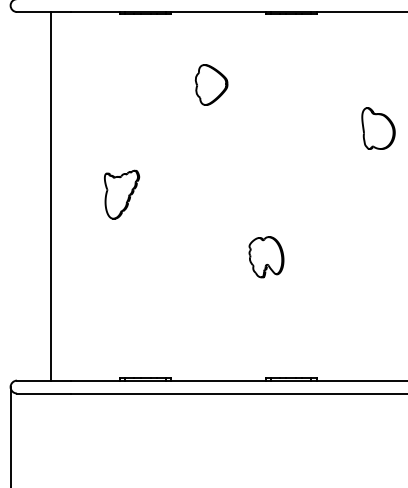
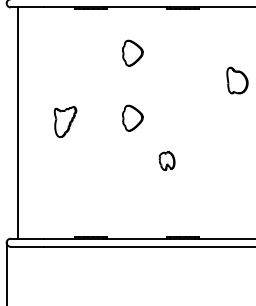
part: (211, 187) -> (132, 117), added
part: (121, 193) -> (65, 121), moved
line: (51, 195) -> (18, 122), moved
part: (265, 255) -> (166, 160), size x0.7

